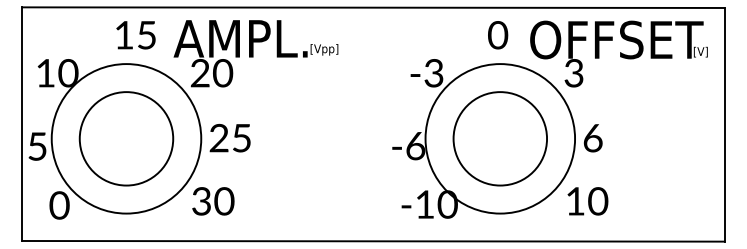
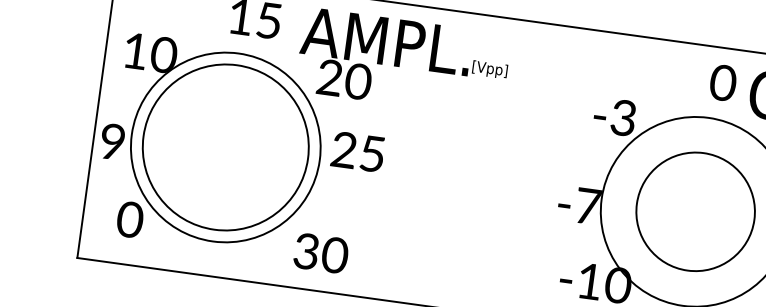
text: (498, 35) -> (723, 83), moved
circle: (126, 138) -> (225, 147), size x1.4
text: (229, 138) -> (357, 152), moved
text: (37, 146) -> (112, 141), 5 -> 9
text: (415, 146) -> (587, 206), -6 -> -7
text: (213, 201) -> (321, 253), moved

